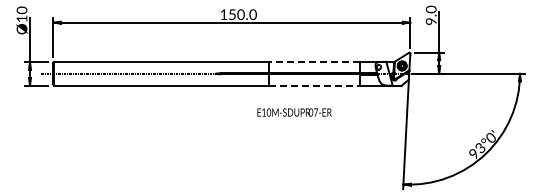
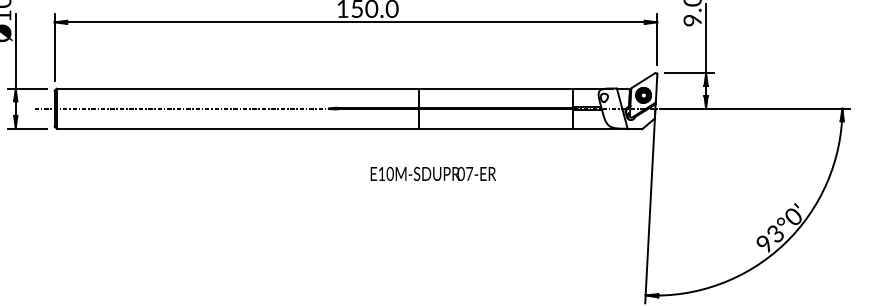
line: (314, 62) -> (495, 89), dashed -> solid
line: (314, 85) -> (495, 128), dashed -> solid
text: (294, 112) -> (433, 173), moved

